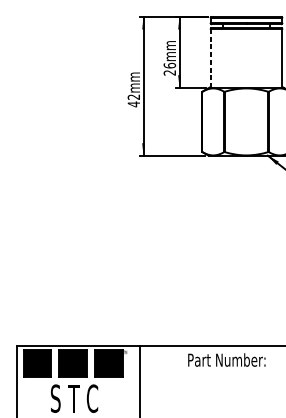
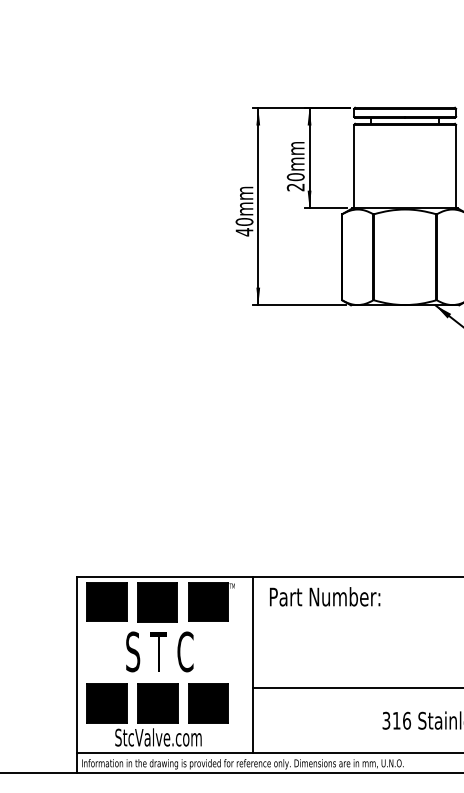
line: (211, 58) -> (354, 166), dashed -> solid
text: (169, 65) -> (295, 176), 26mm -> 20mm
text: (133, 96) -> (244, 221), 42mm -> 40mm
text: (227, 359) -> (325, 596), moved

